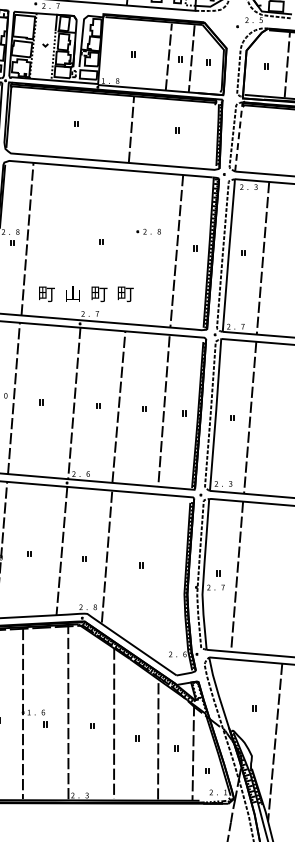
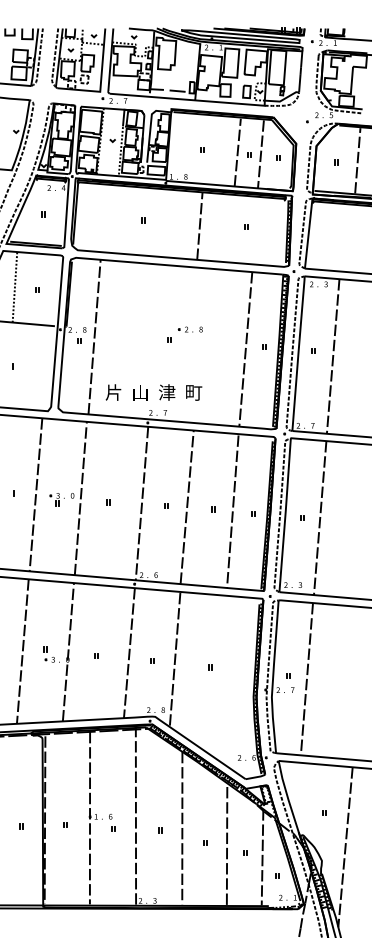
line: (238, 136) -> (308, 233), dashed -> solid
part: (147, 231) -> (189, 329), moved
text: (46, 293) -> (113, 392), 町 -> 片
text: (99, 293) -> (167, 392), 町 -> 津

